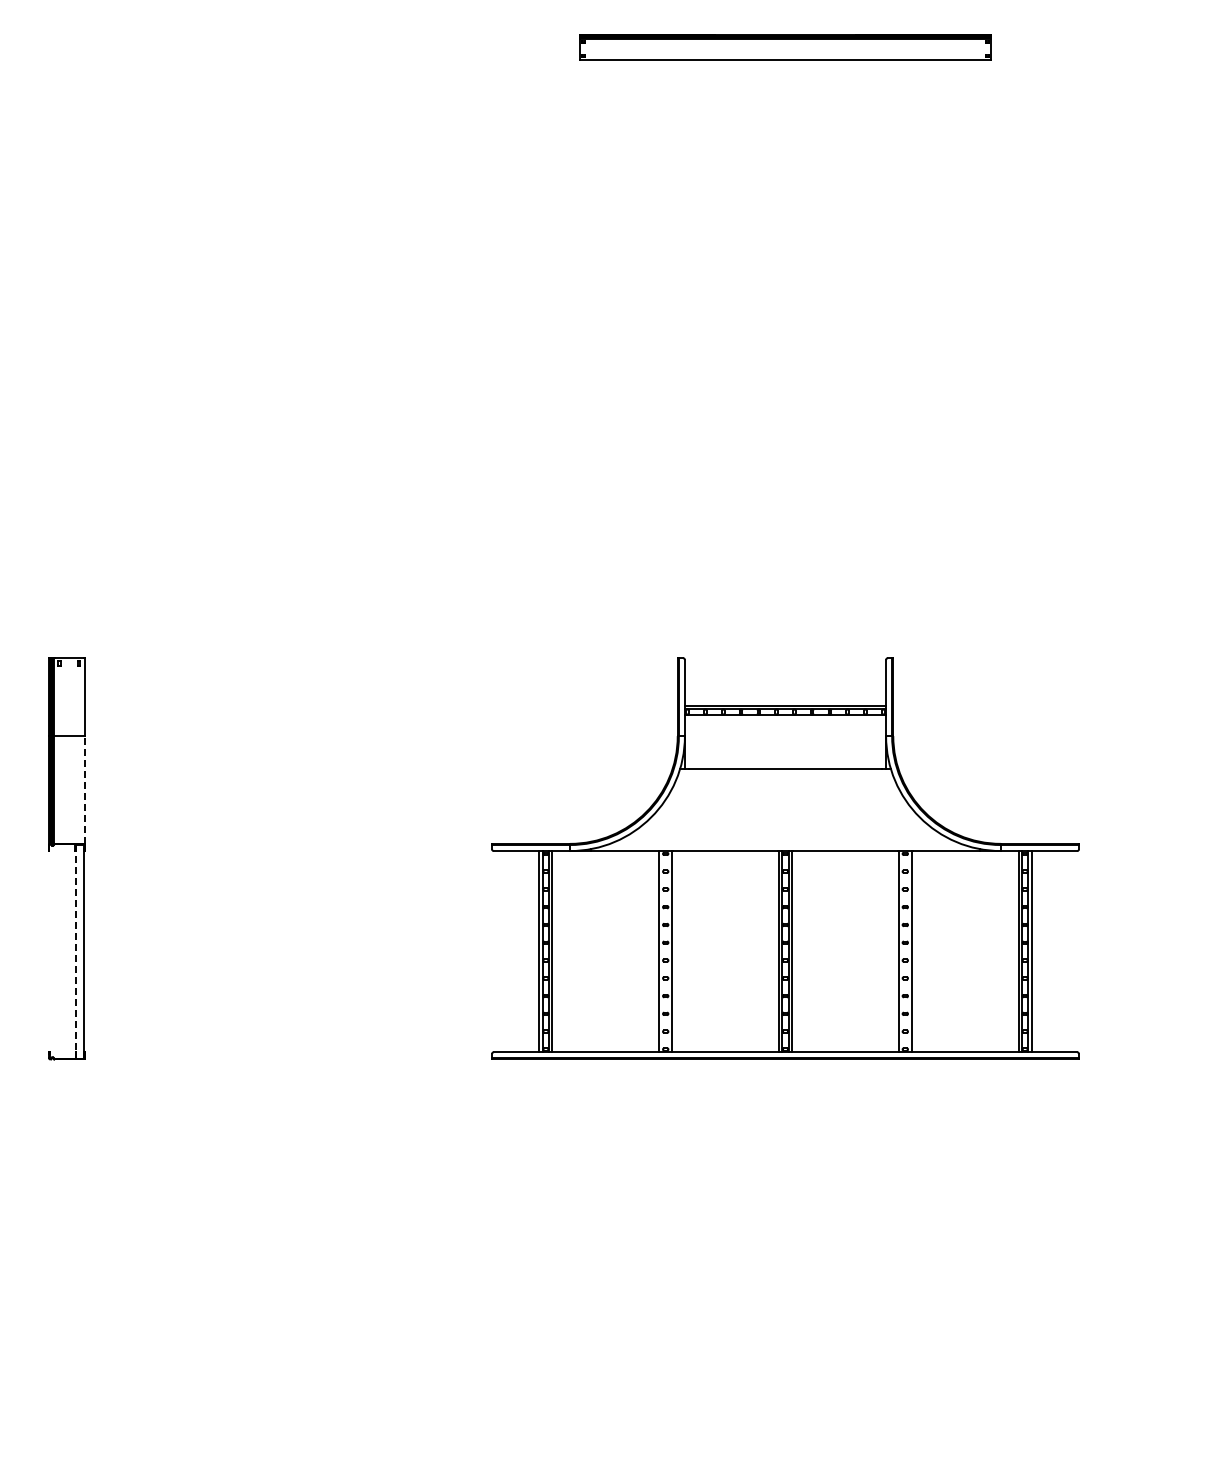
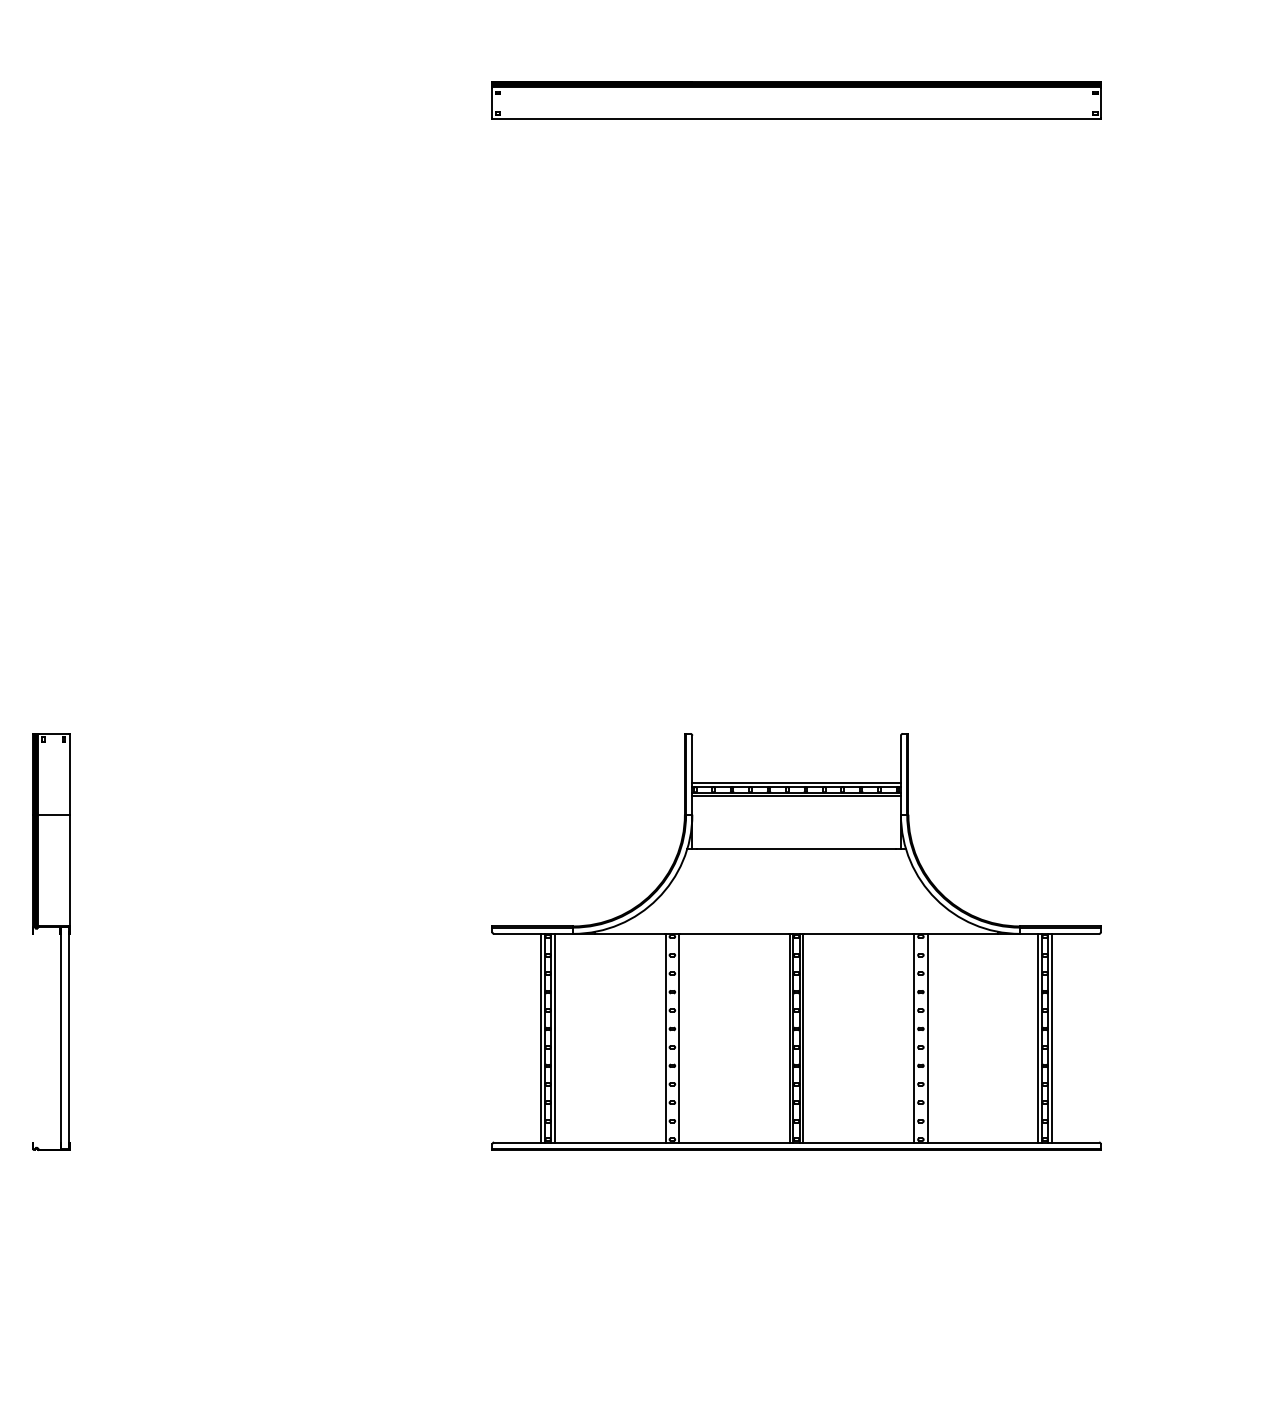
part: (785, 47) -> (796, 100), size x1.43
line: (785, 718) -> (796, 796), added
line: (84, 789) -> (69, 870), dashed -> solid
line: (76, 951) -> (61, 1038), dashed -> solid

